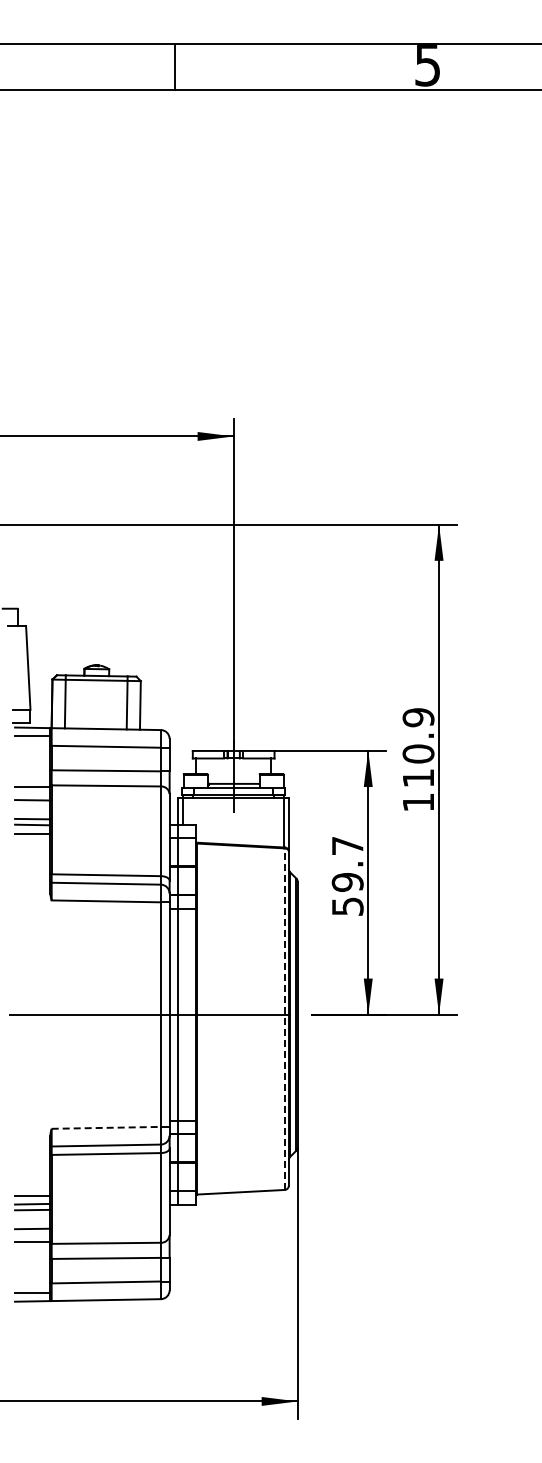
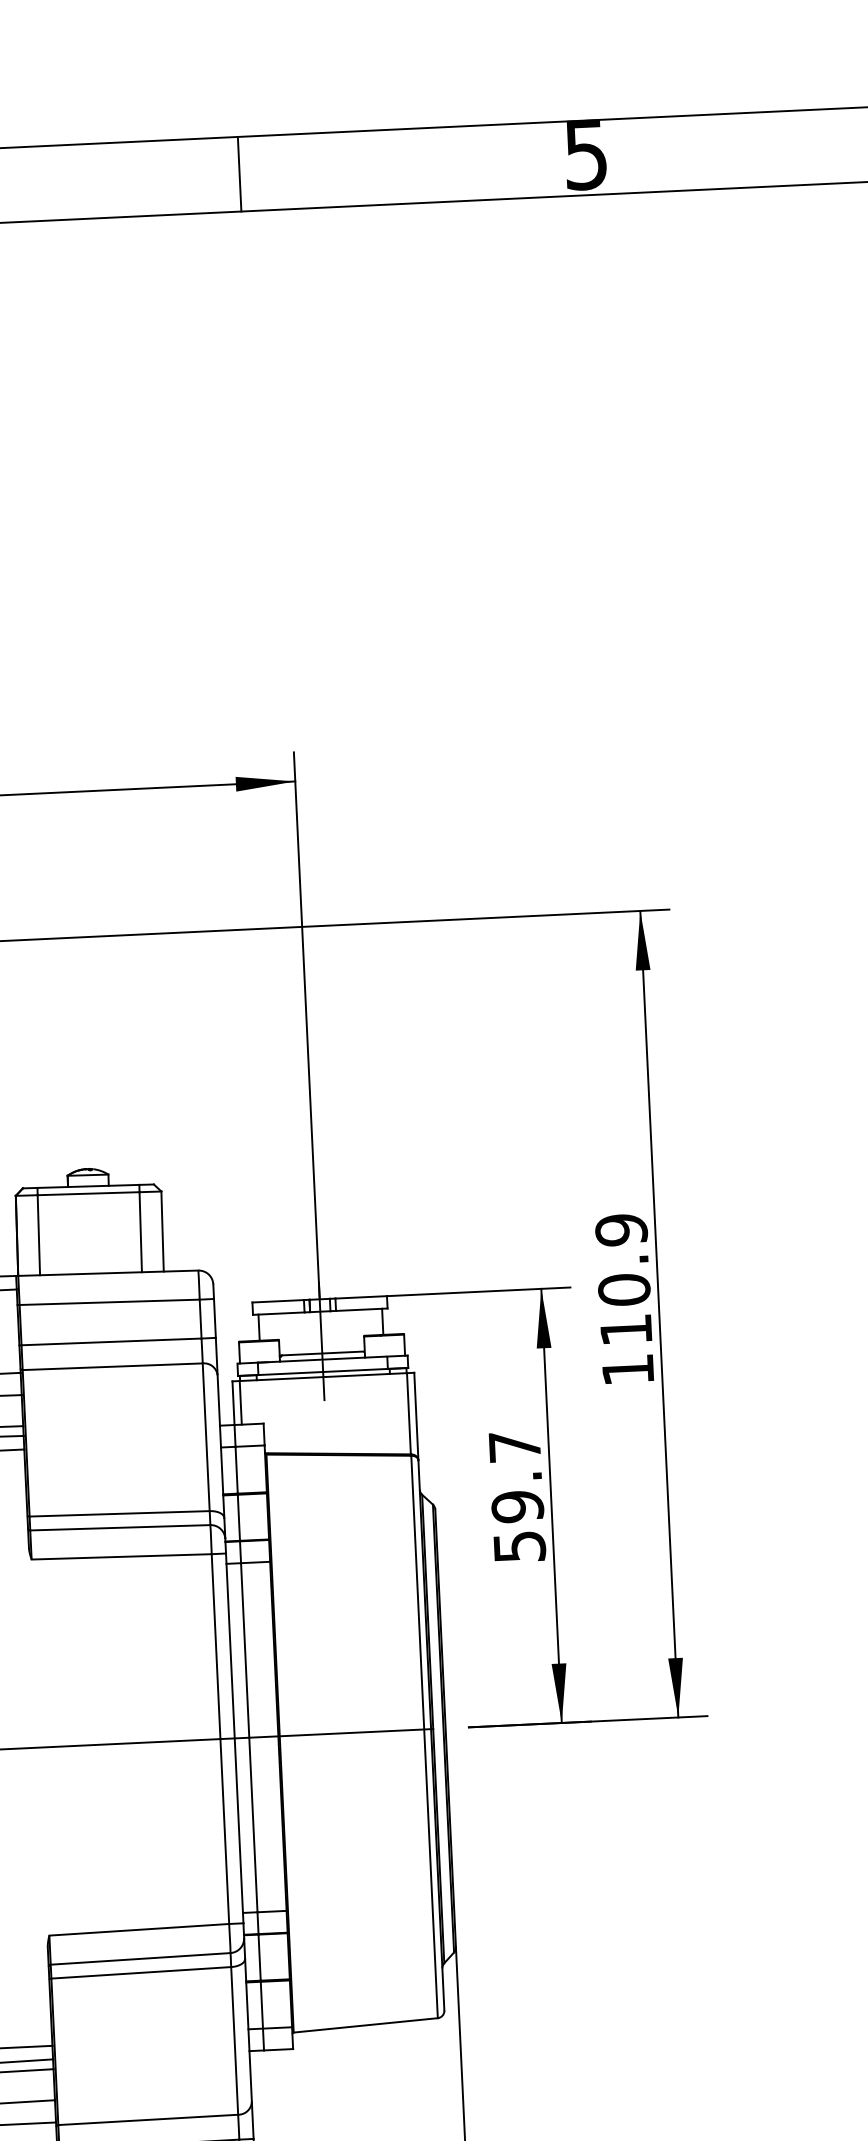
line: (175, 67) -> (240, 175), moved
line: (284, 1019) -> (424, 1737), dashed -> solid
line: (106, 1127) -> (139, 1929), dashed -> solid

